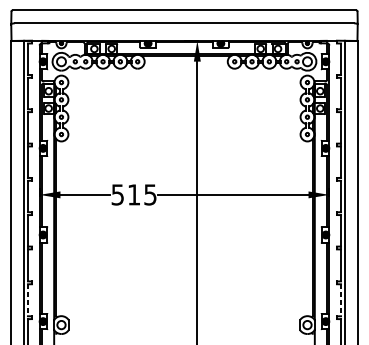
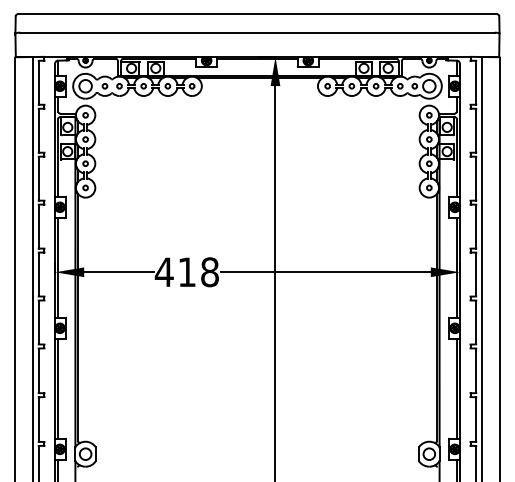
text: (133, 195) -> (186, 272), 515 -> 418
line: (27, 300) -> (38, 420), dashed -> solid
line: (341, 300) -> (476, 420), dashed -> solid

